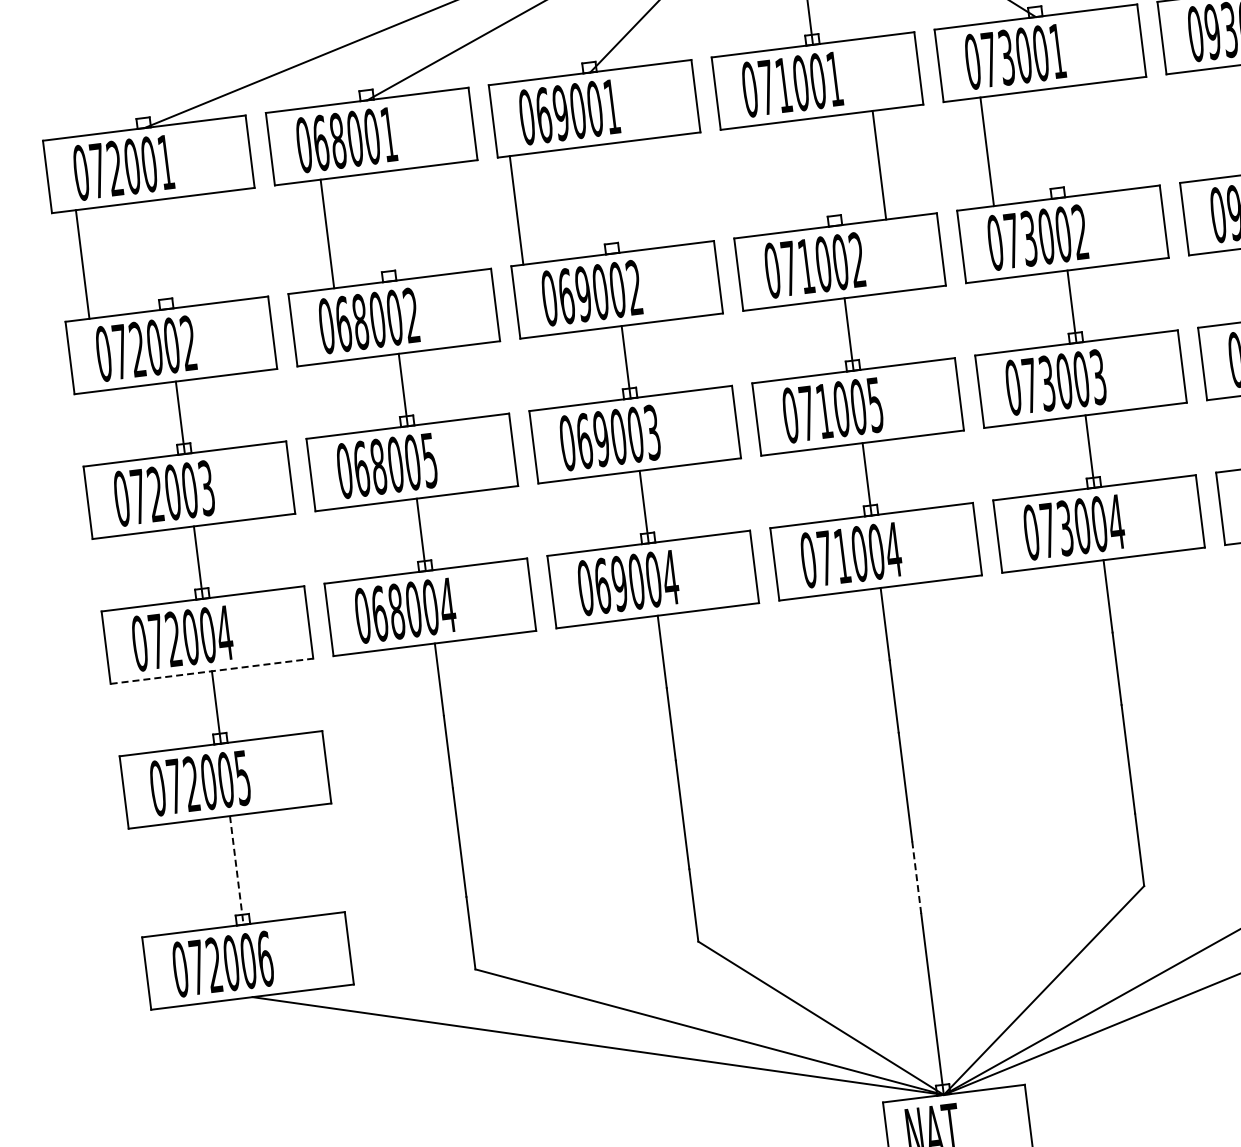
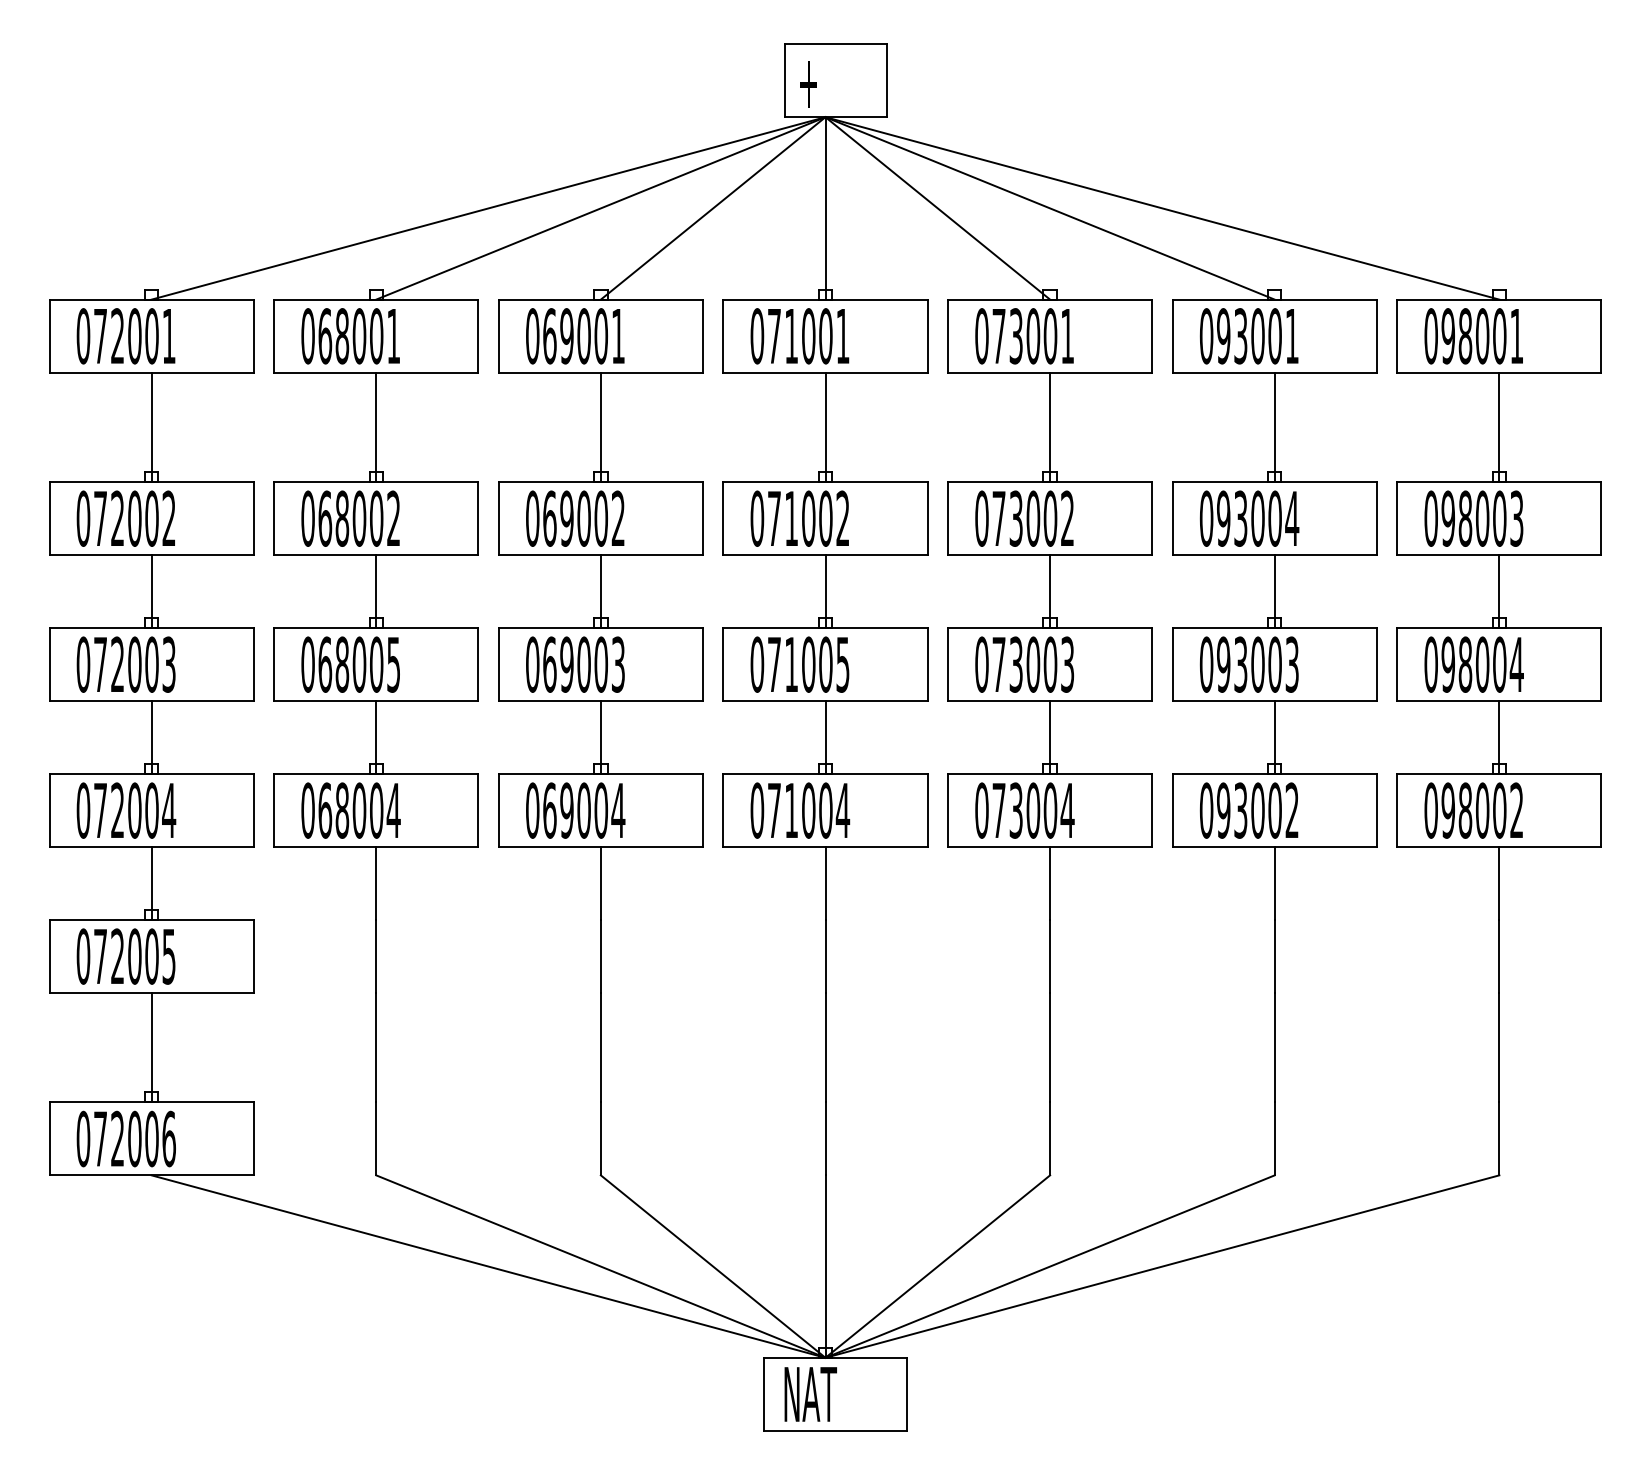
line: (987, 151) -> (1050, 427), moved
line: (879, 165) -> (825, 427), moved
line: (516, 210) -> (600, 427), moved
line: (327, 234) -> (376, 427), moved
line: (82, 264) -> (151, 427), moved
line: (212, 670) -> (152, 846), dashed -> solid
line: (236, 870) -> (151, 1047), dashed -> solid
line: (916, 878) -> (825, 1139), dashed -> solid

